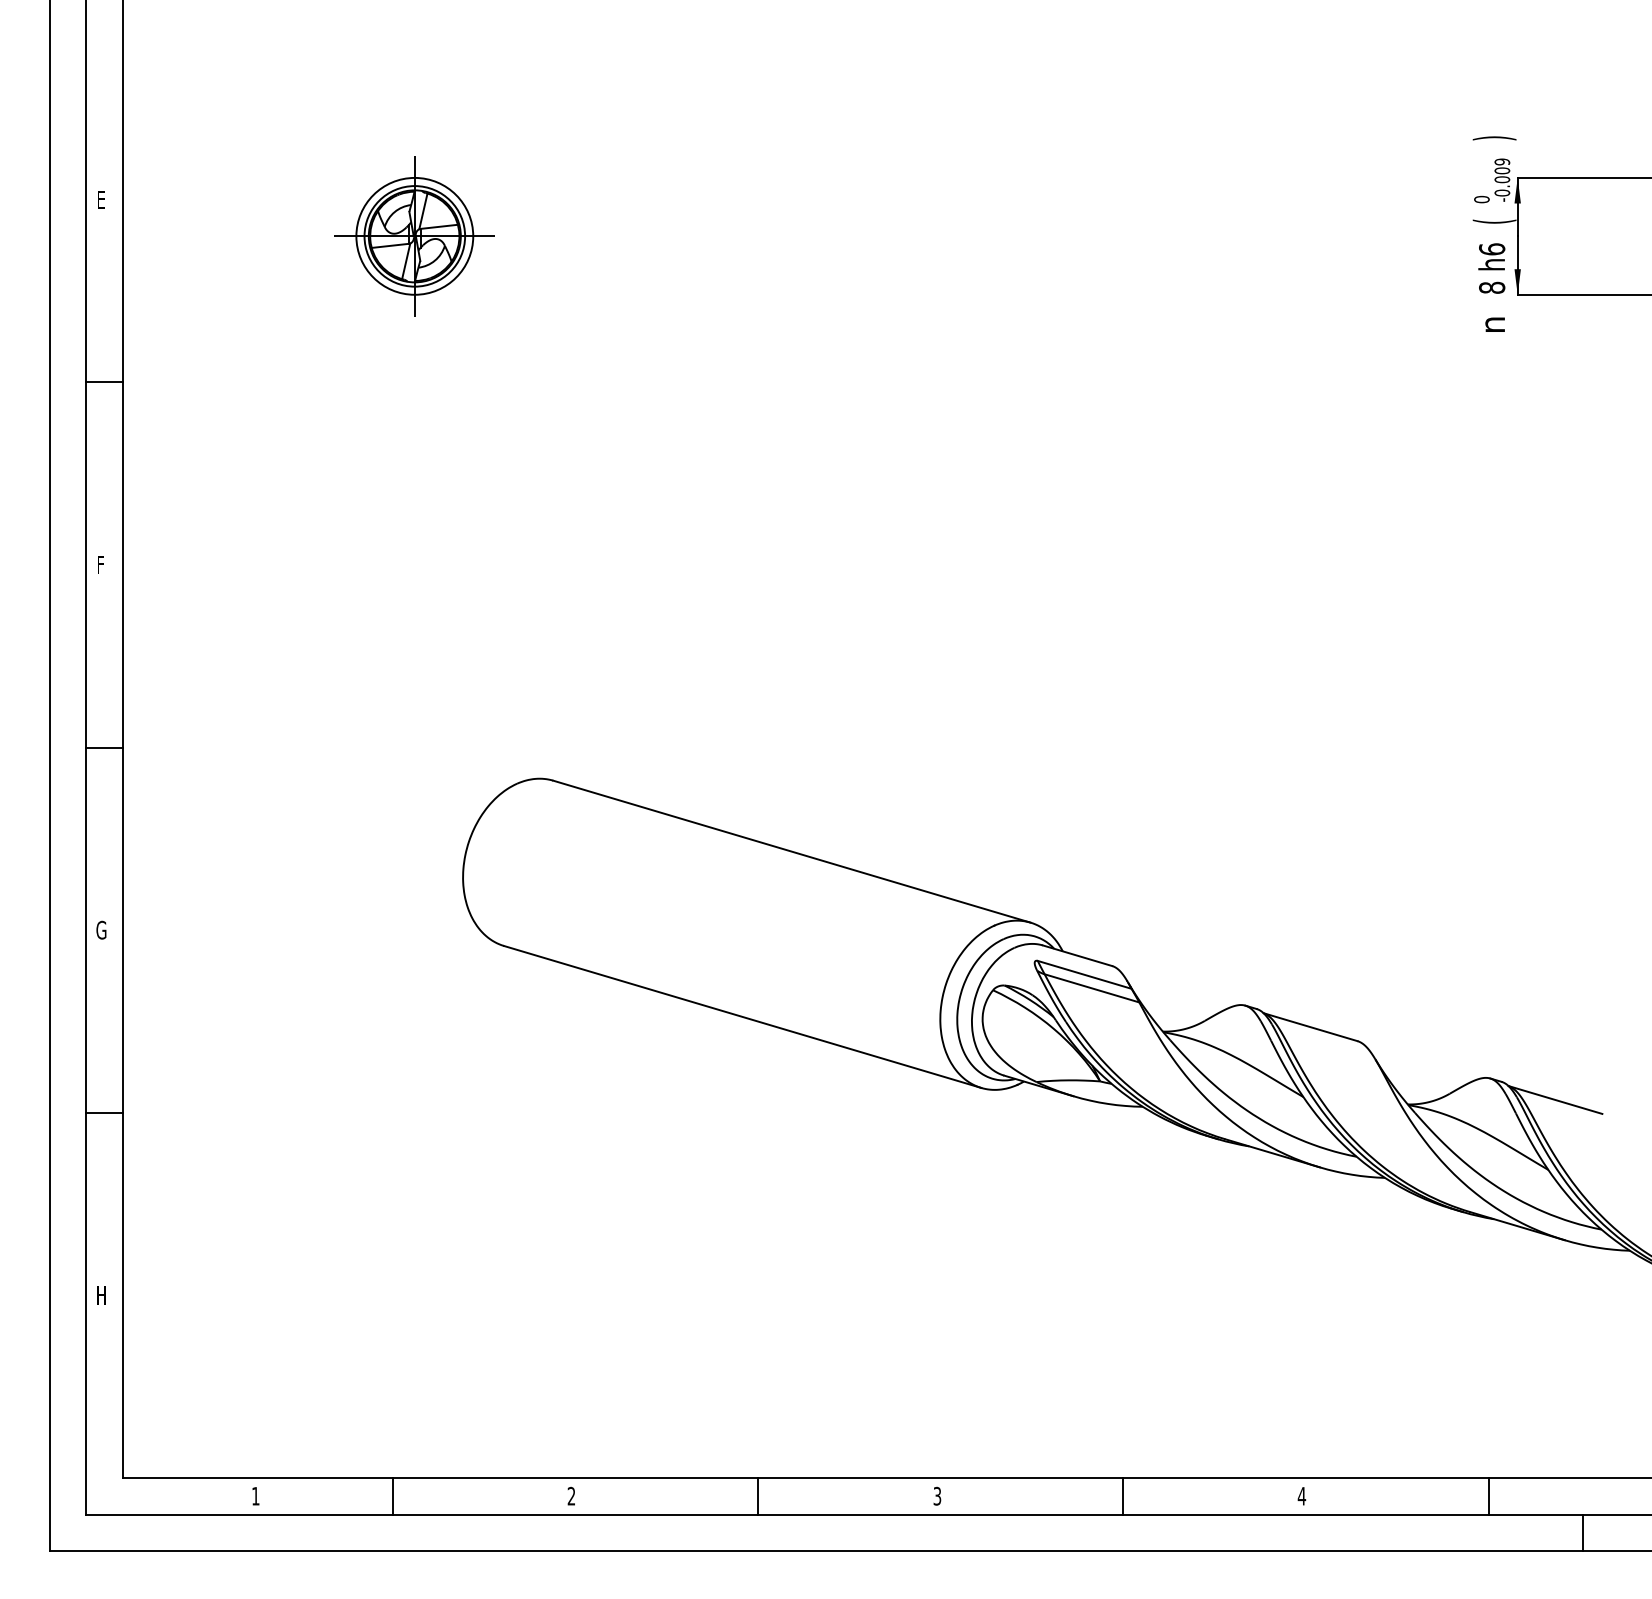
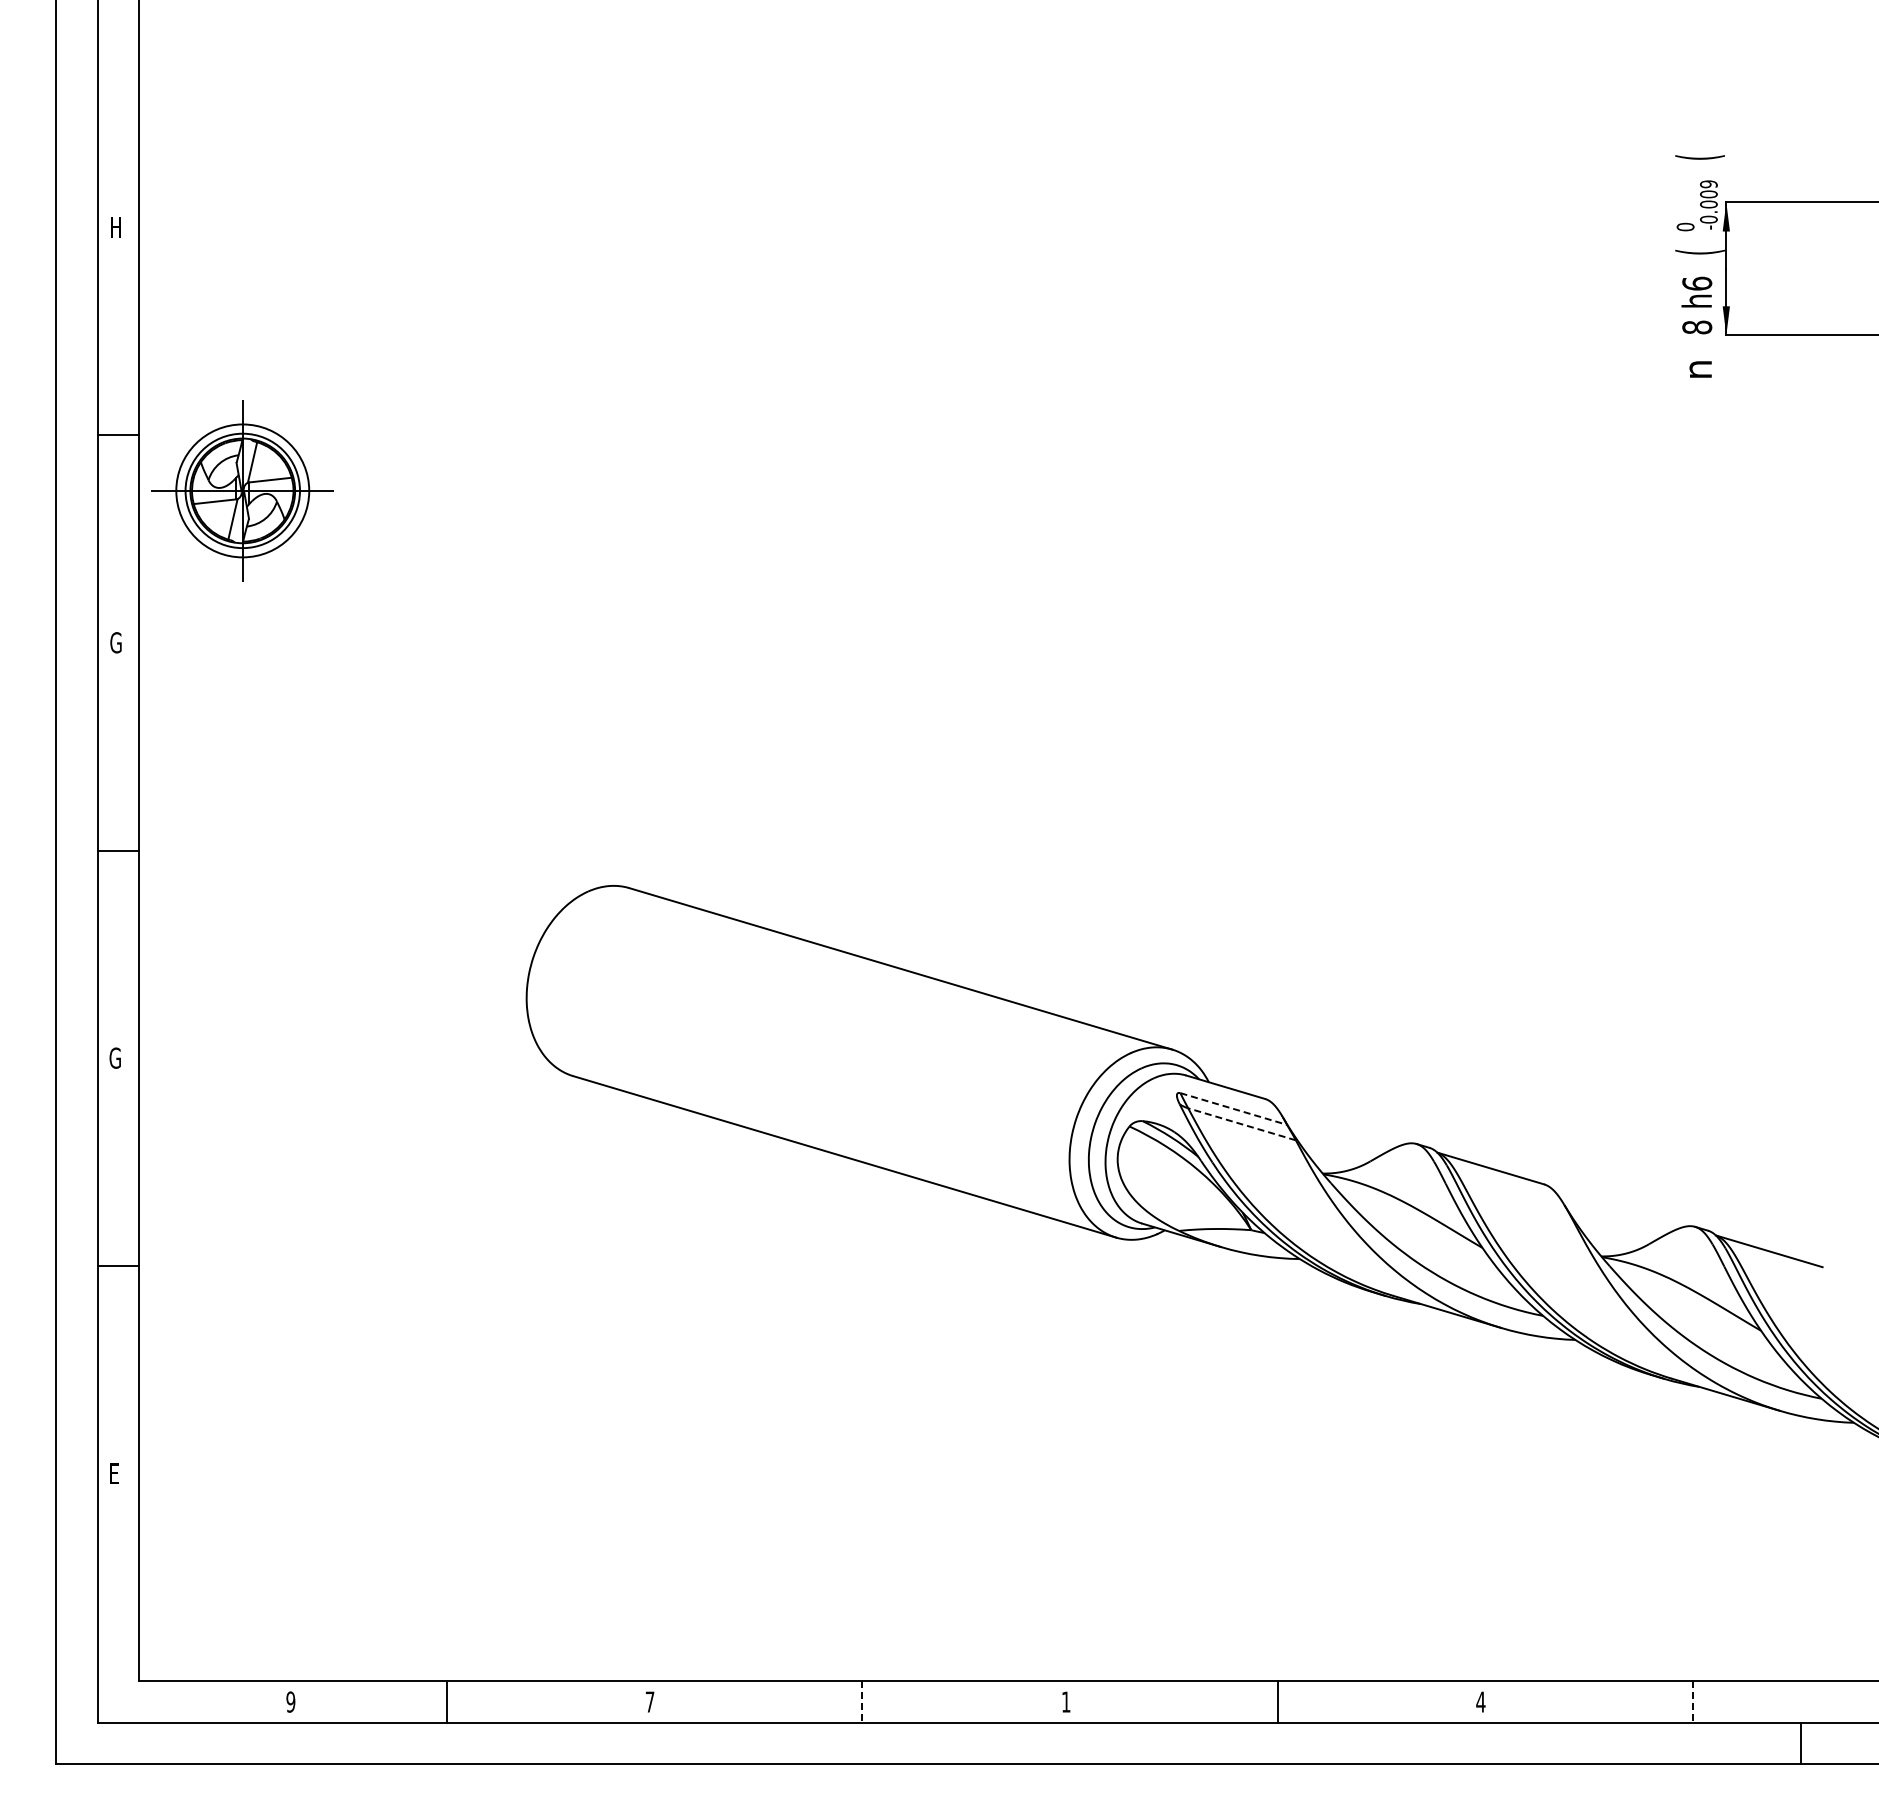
text: (1494, 138) -> (1699, 157), ) -> (
text: (102, 199) -> (116, 227), E -> H
part: (414, 235) -> (242, 490), moved
text: (101, 564) -> (115, 642), F -> G
line: (1084, 975) -> (1233, 1109), solid -> dashed
line: (1091, 988) -> (1241, 1124), solid -> dashed
text: (101, 1295) -> (115, 1473), H -> E
text: (255, 1495) -> (290, 1701), 1 -> 9
text: (571, 1495) -> (649, 1701), 2 -> 7
text: (937, 1495) -> (1066, 1701), 3 -> 1
line: (758, 1496) -> (862, 1702), solid -> dashed
line: (1488, 1496) -> (1693, 1702), solid -> dashed

